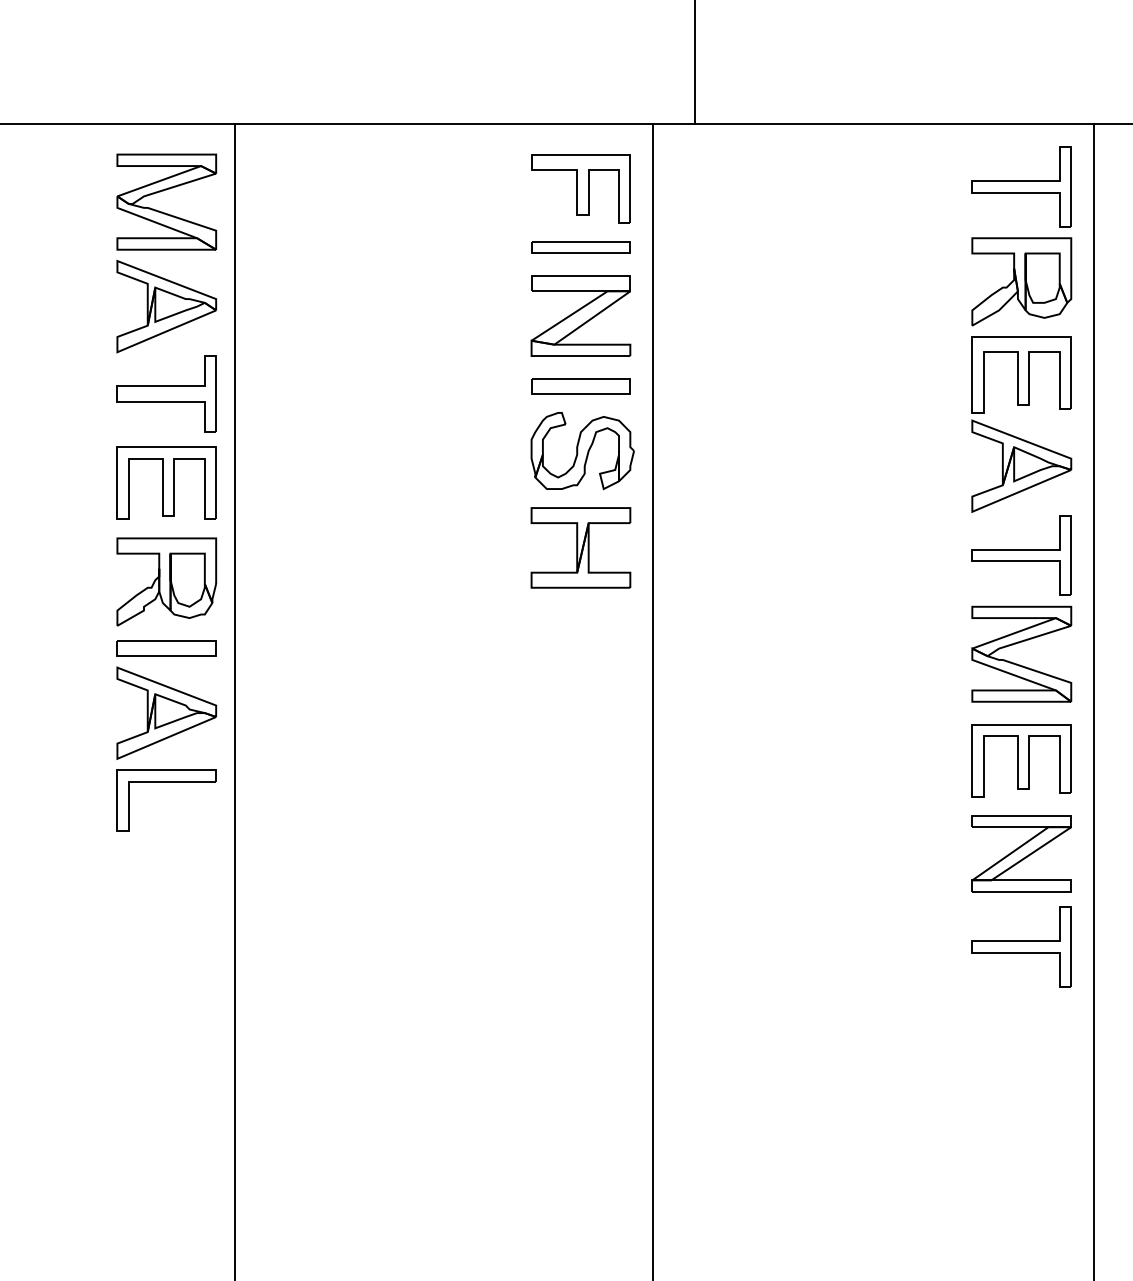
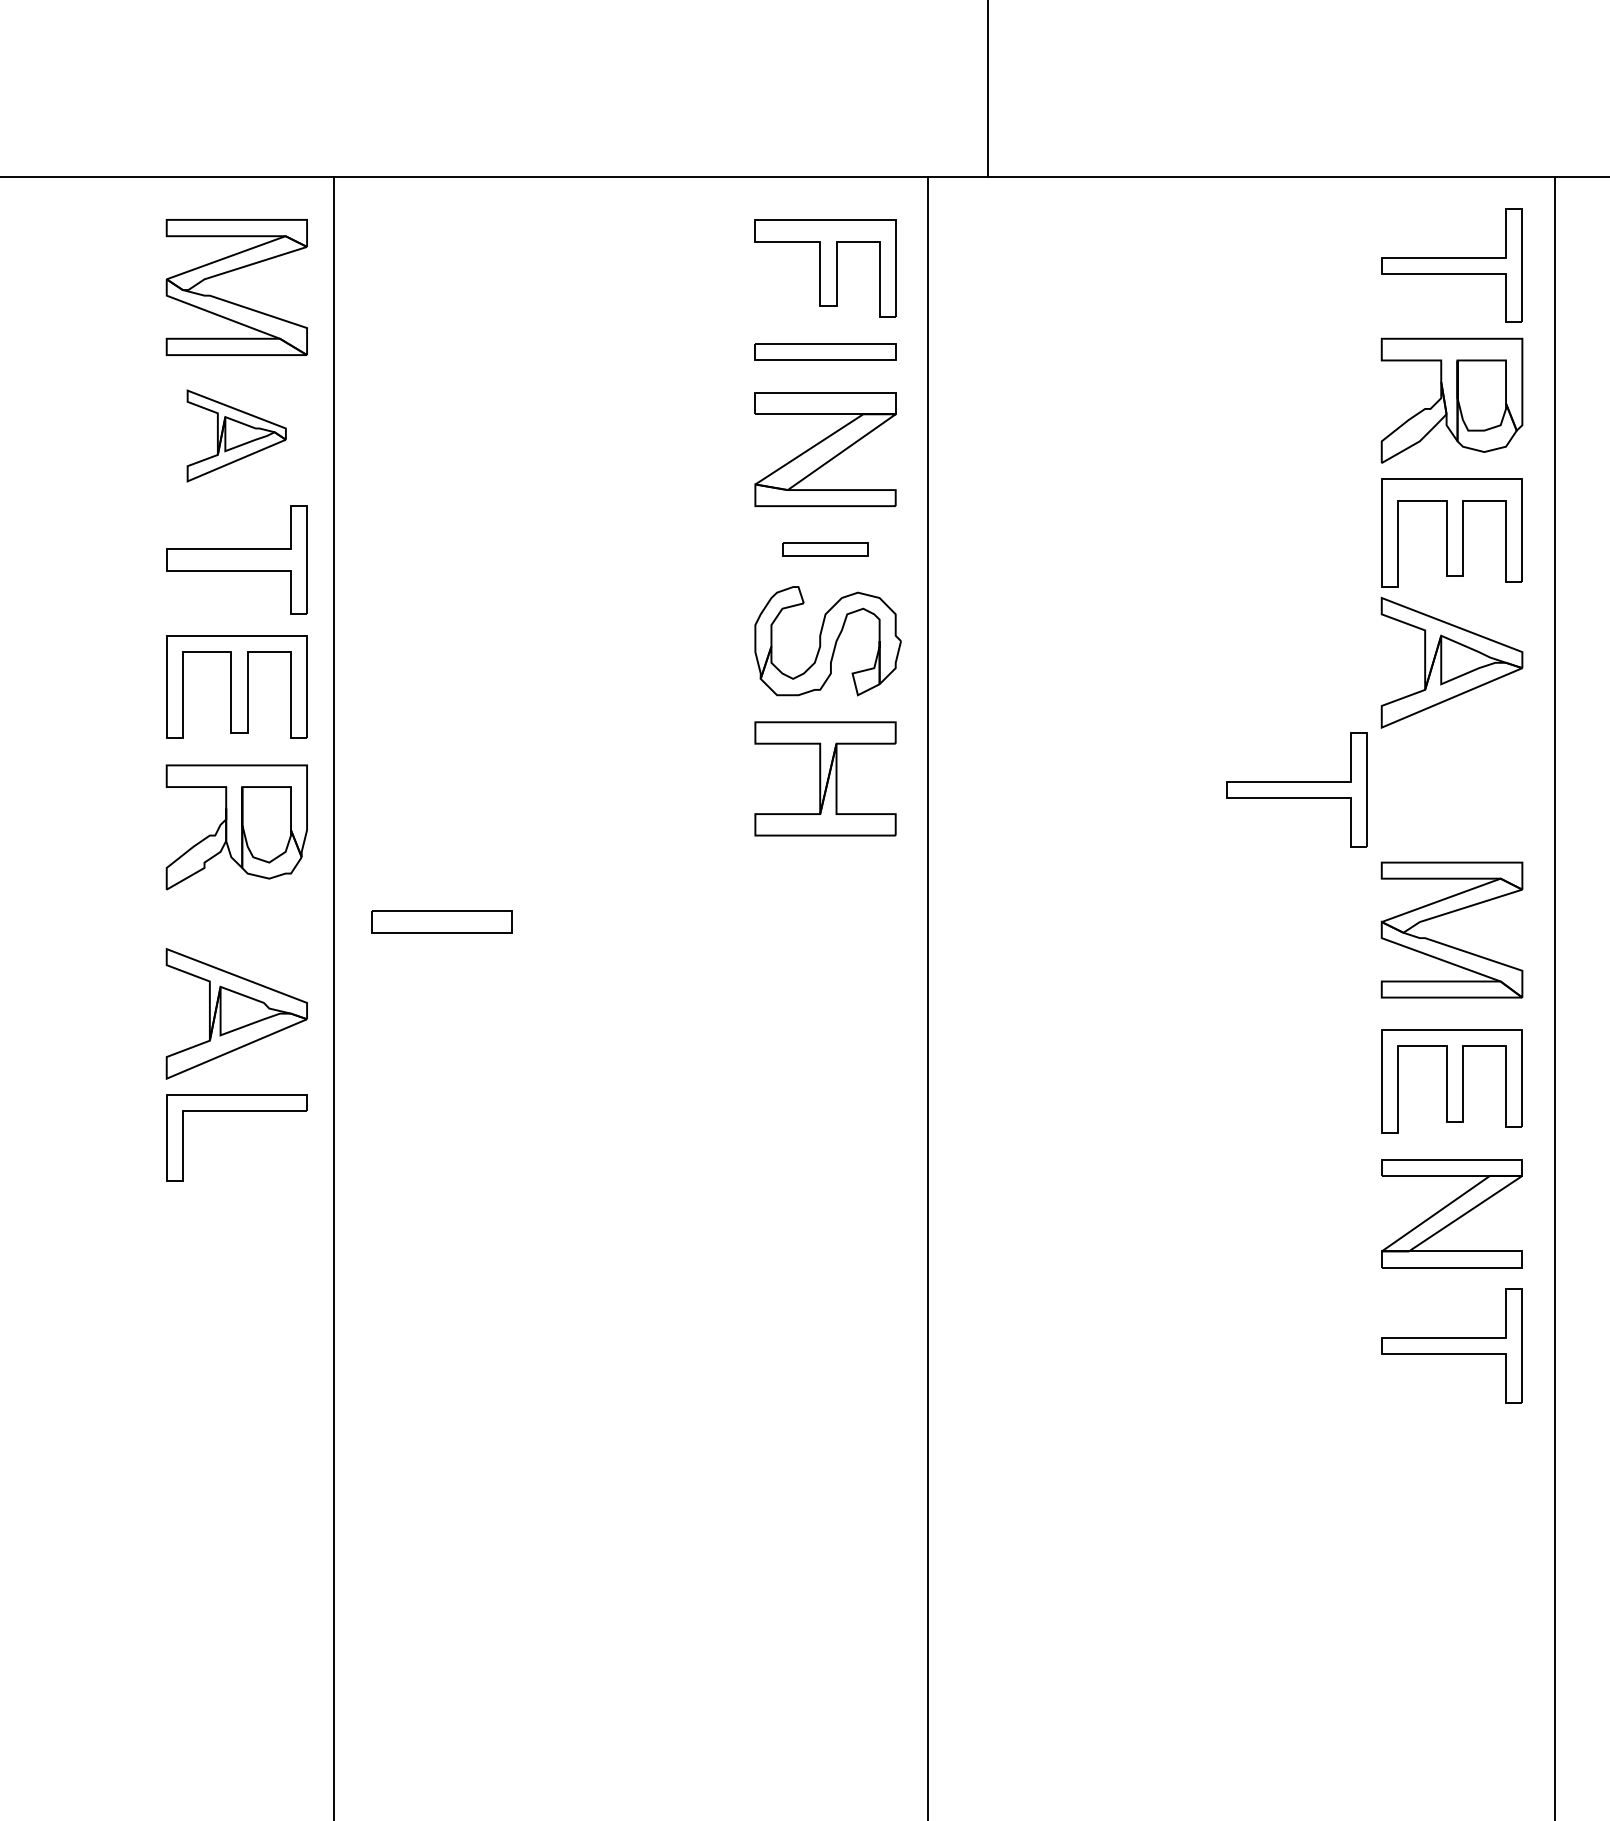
part: (166, 306) -> (236, 435), size x0.7
part: (580, 386) -> (825, 549), size x0.6
part: (1021, 555) -> (1296, 789), moved
part: (166, 648) -> (441, 921), moved

